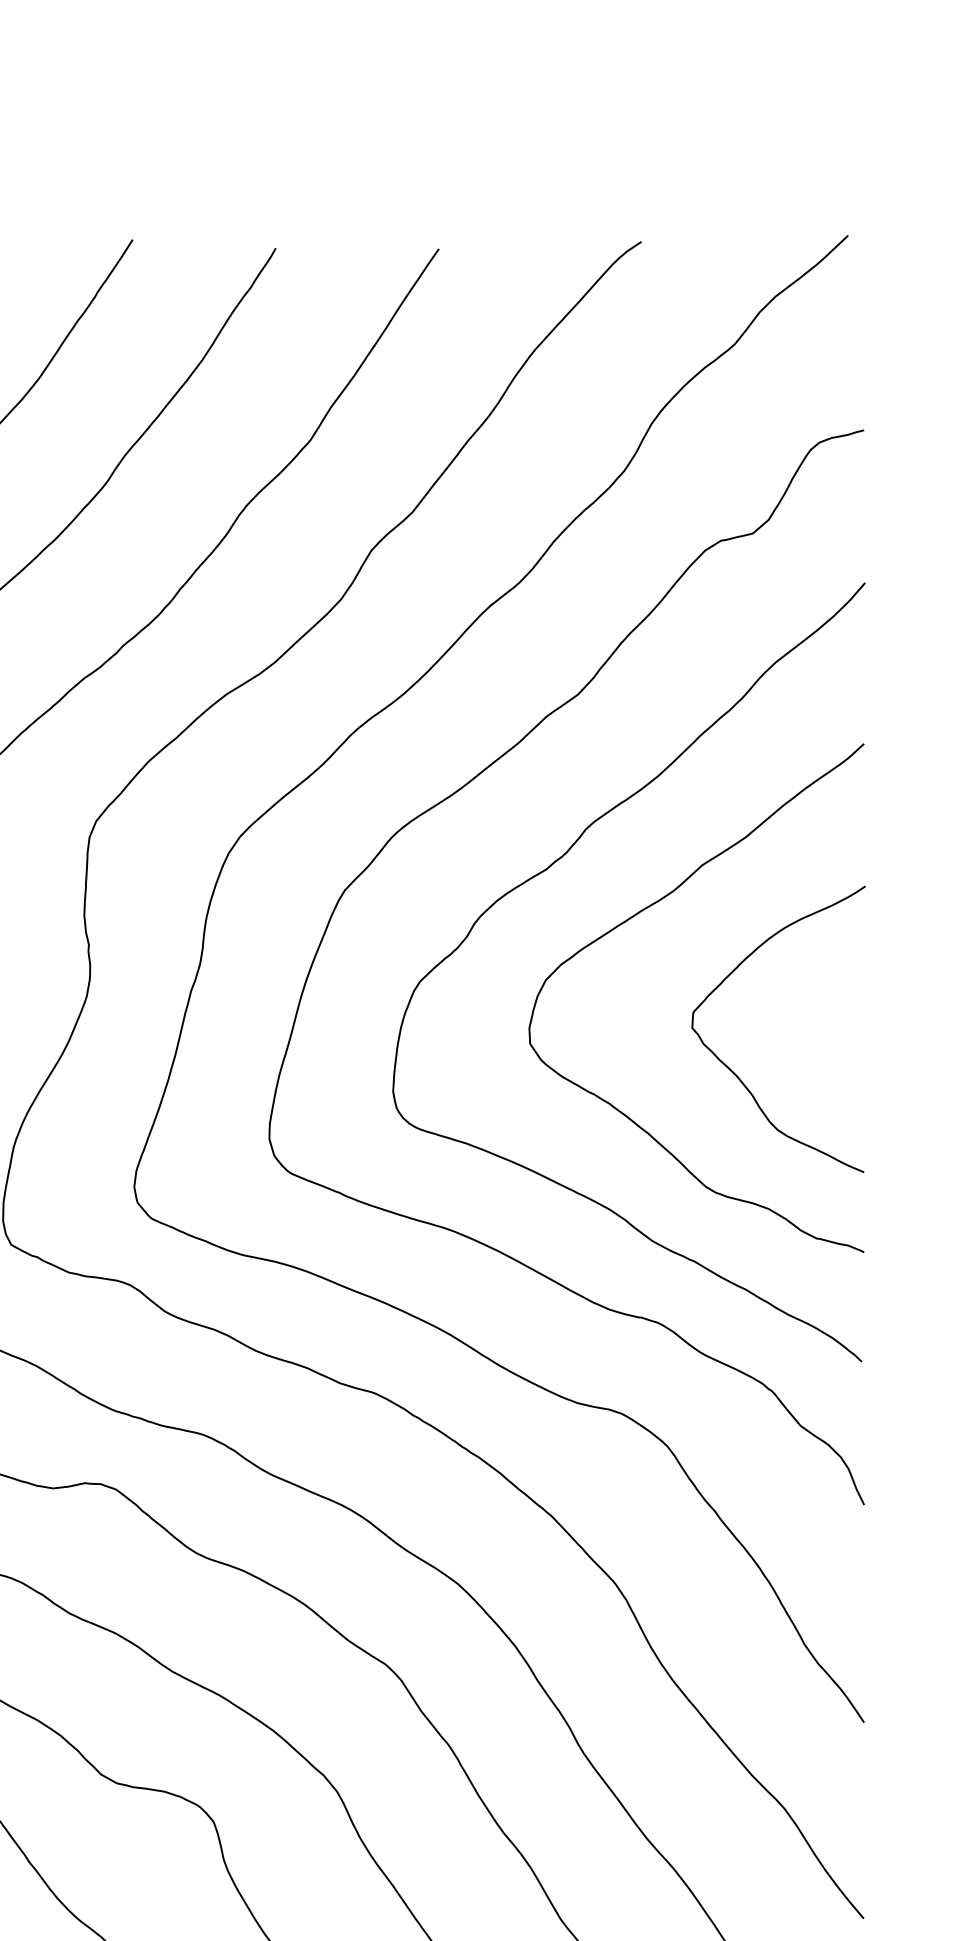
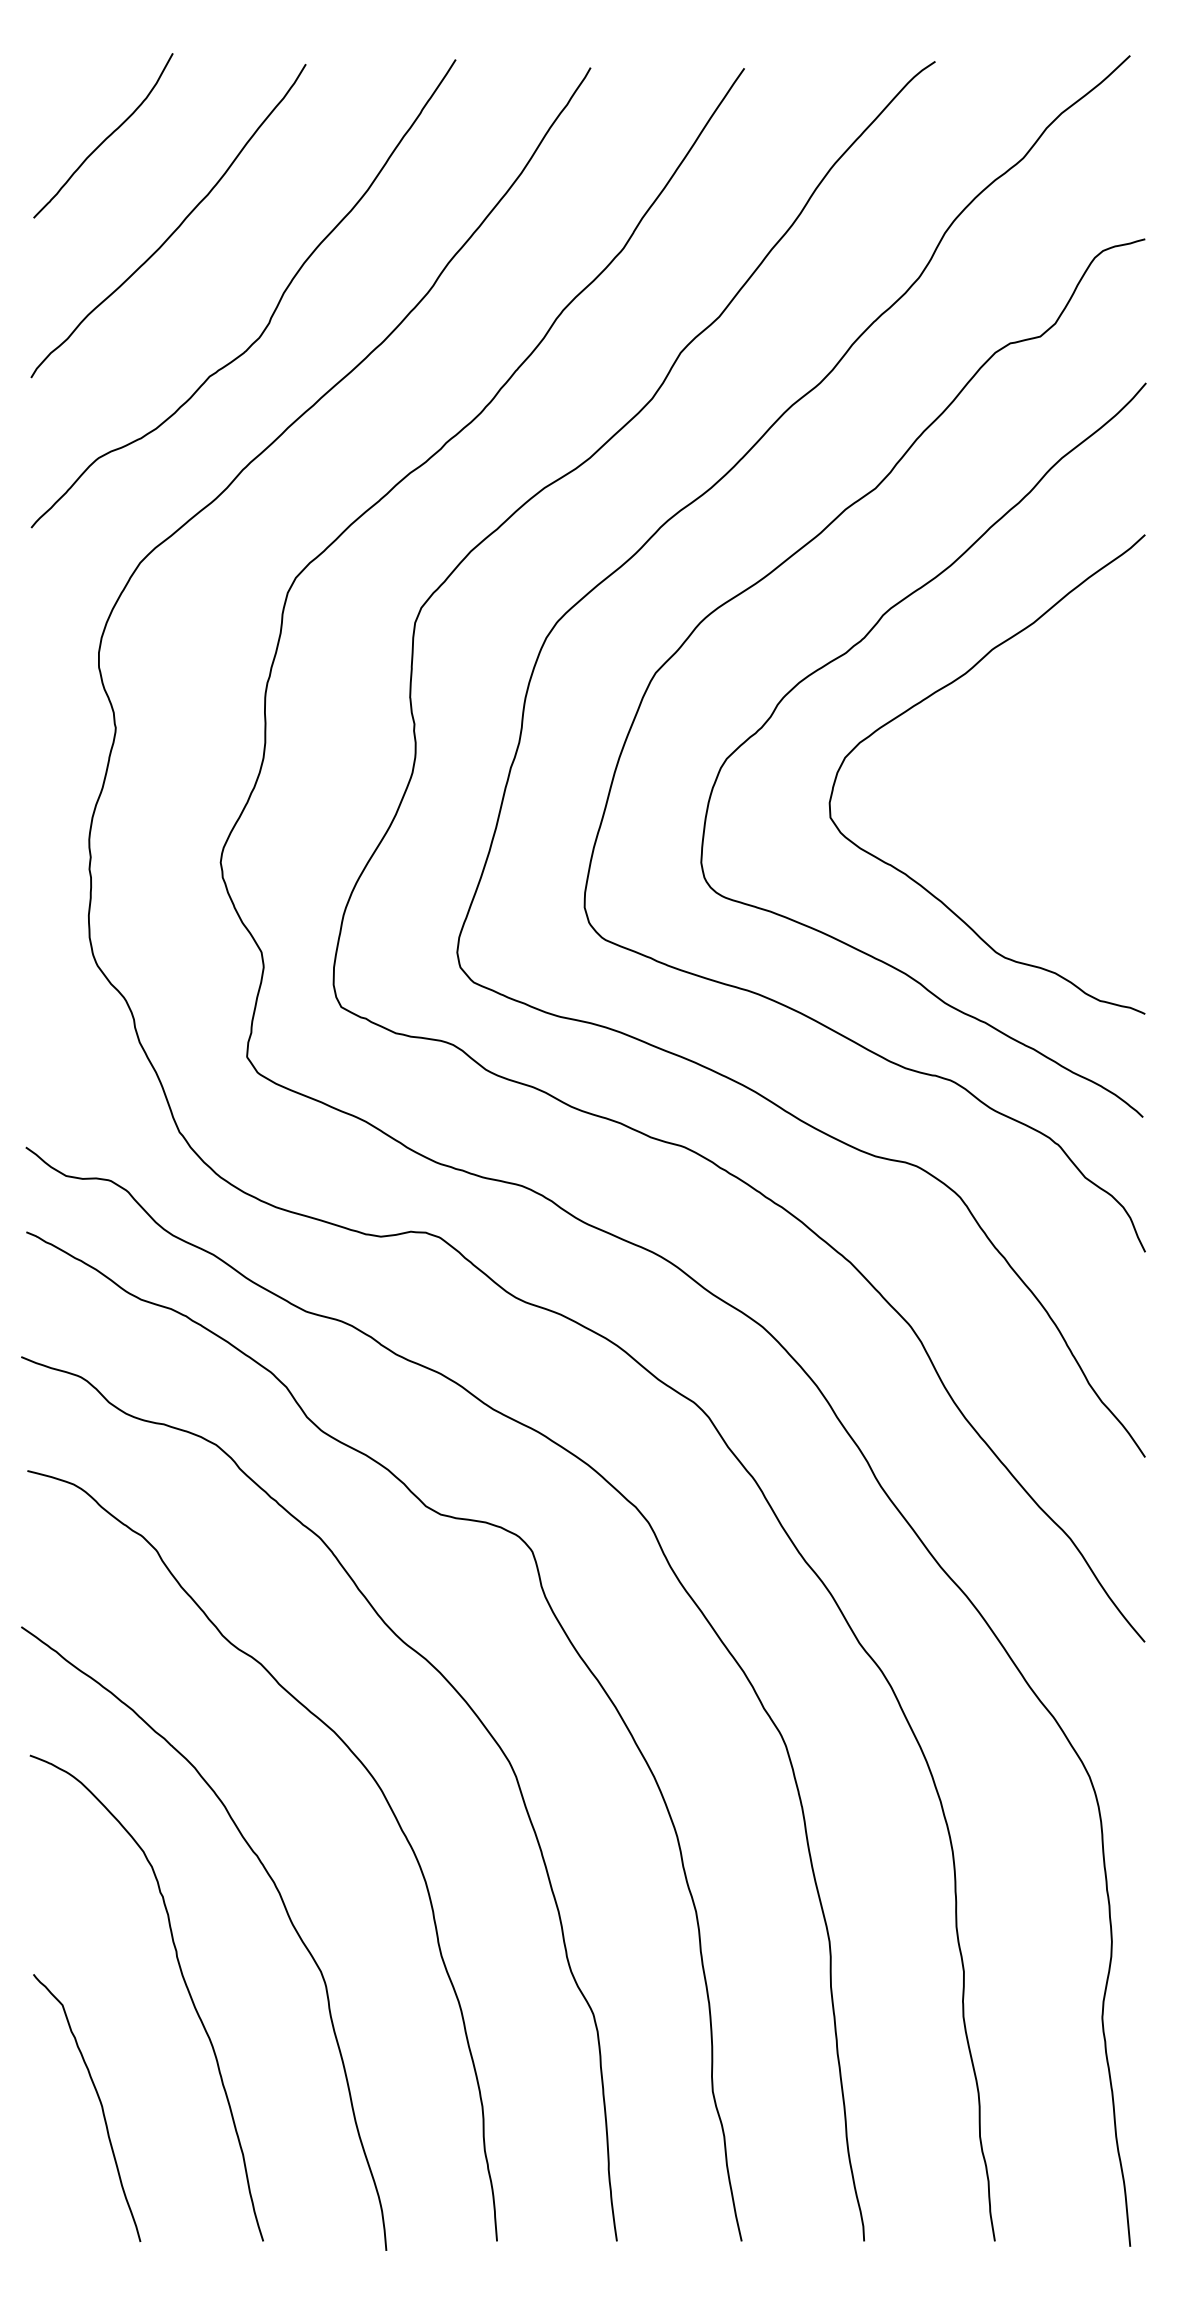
curve: (735, 1072) -> (1023, 844), removed

